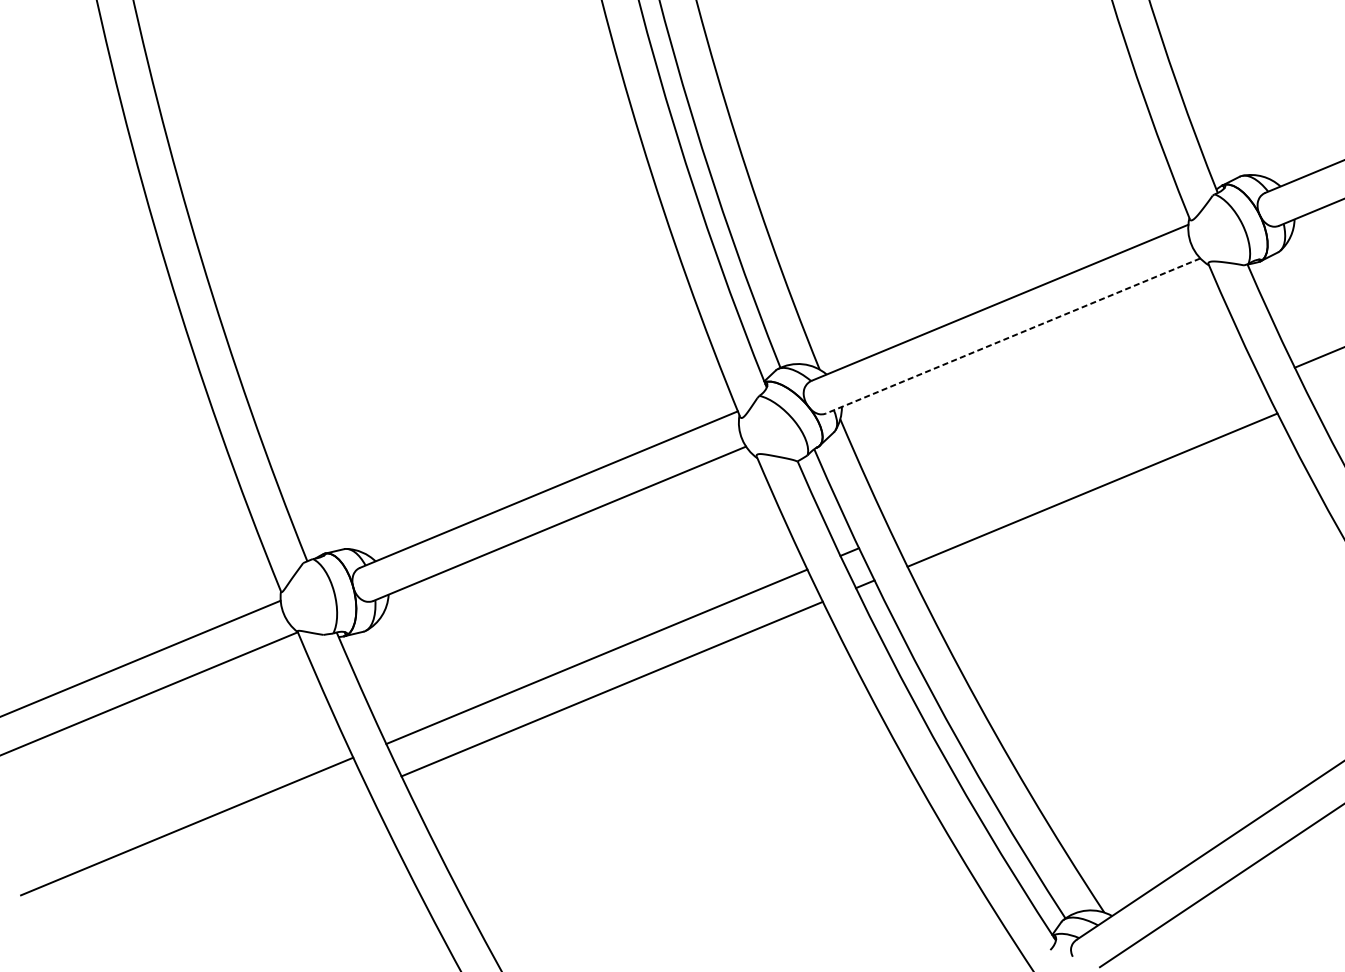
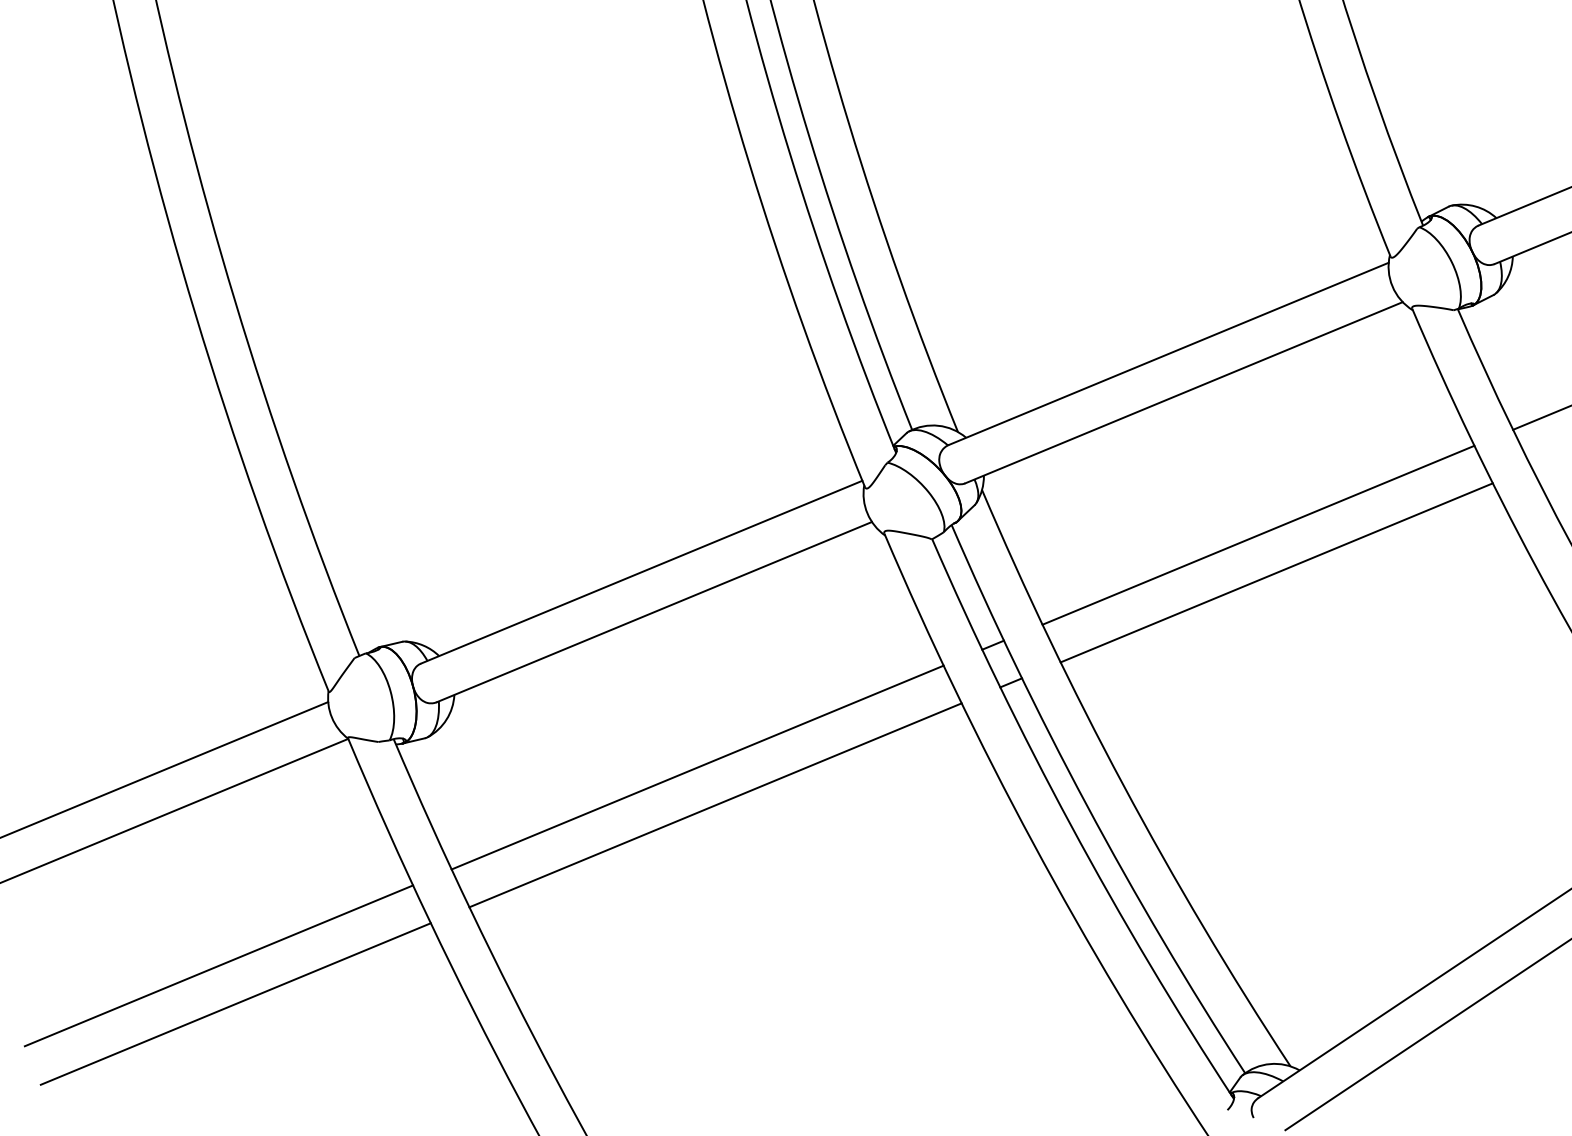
line: (1012, 335) -> (1183, 392), dashed -> solid
line: (1076, 457) -> (1258, 534), added
line: (201, 858) -> (235, 1003), added

